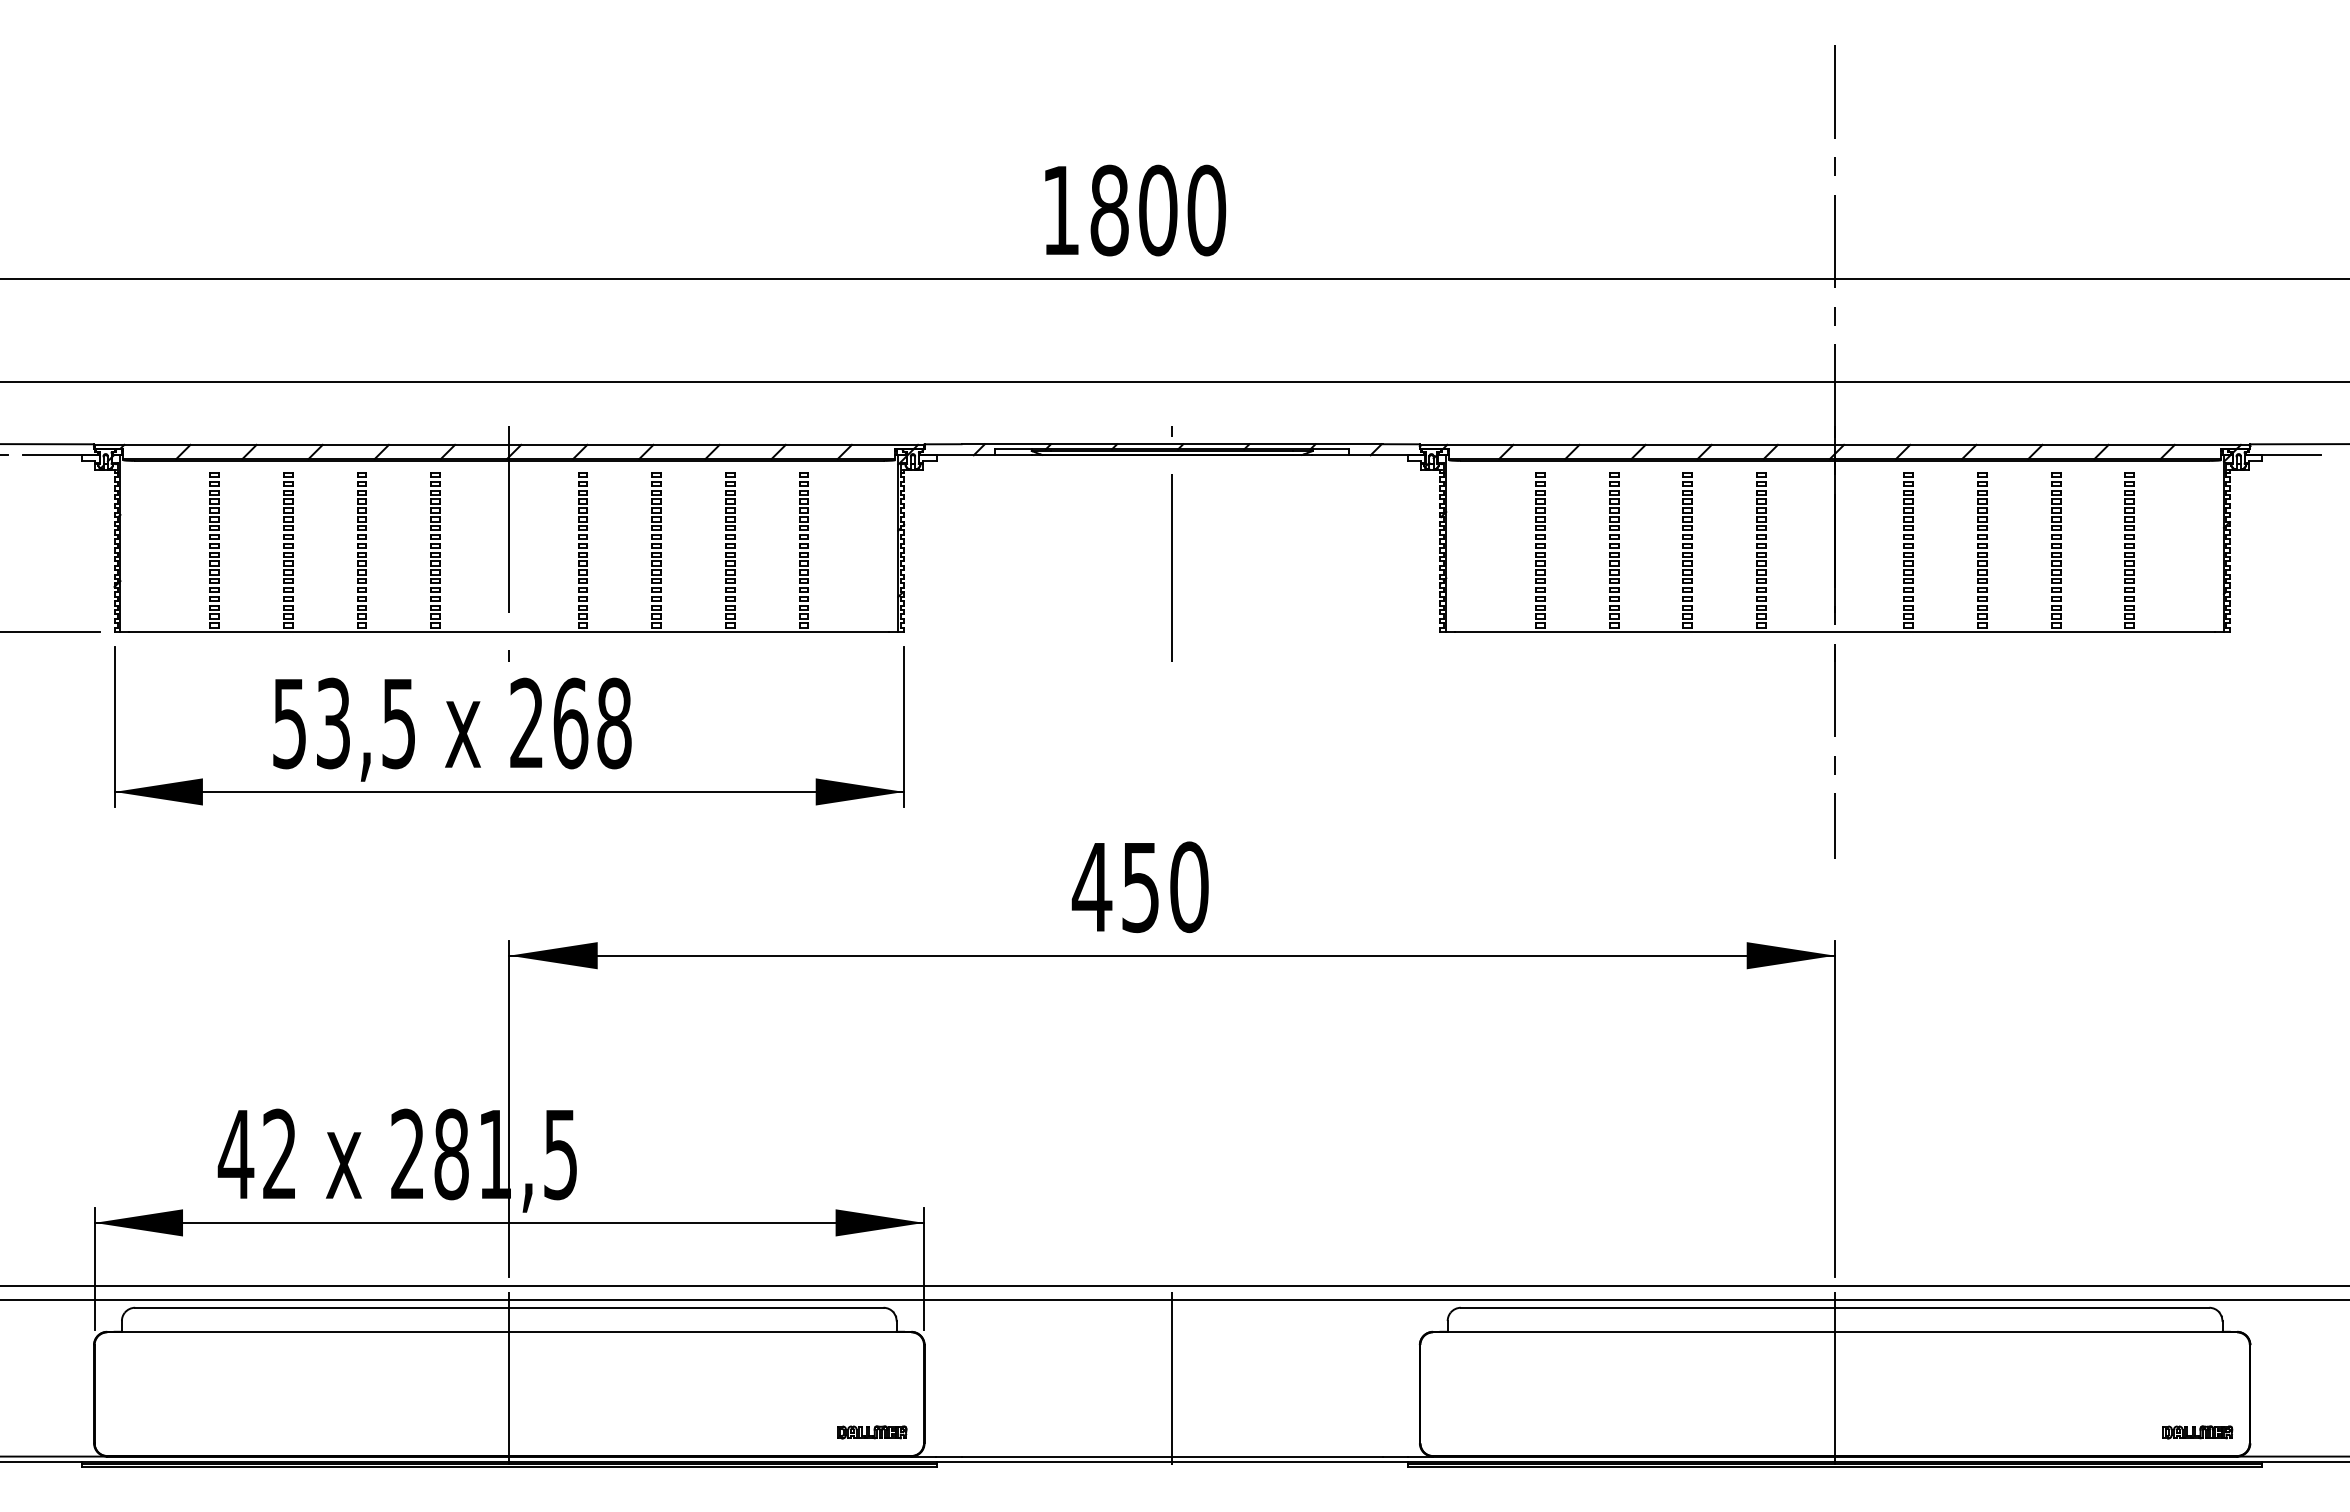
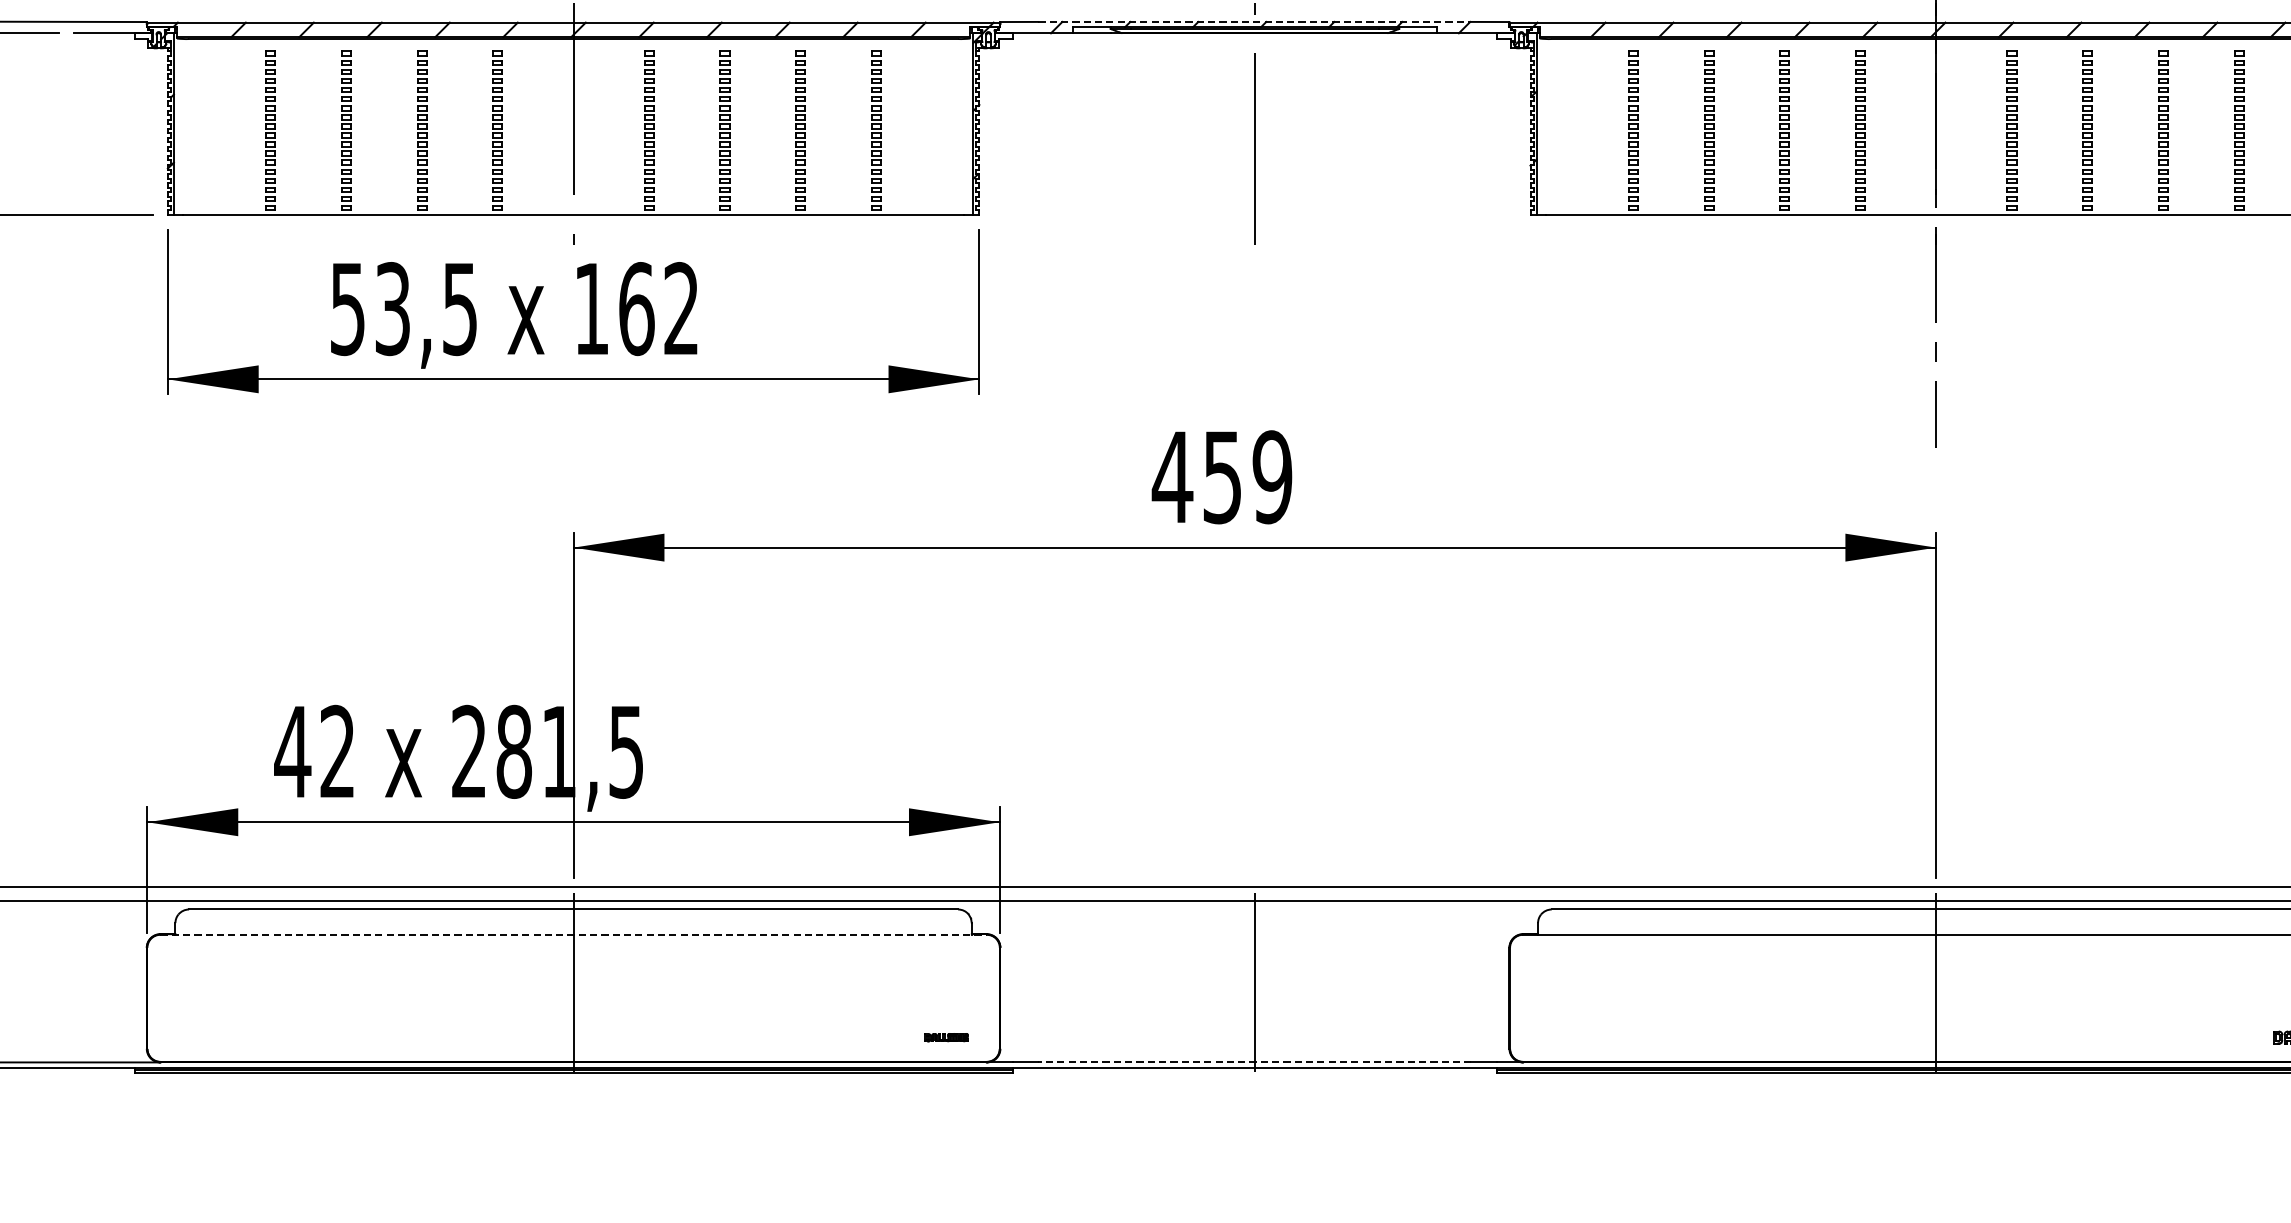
line: (1172, 444) -> (1255, 22), solid -> dashed
text: (570, 723) -> (636, 308), 268 -> 162
text: (1189, 887) -> (1272, 477), 450 -> 459
line: (509, 1332) -> (573, 934), solid -> dashed
part: (872, 1432) -> (946, 1037), size x0.6
line: (1172, 1456) -> (1255, 1062), solid -> dashed

